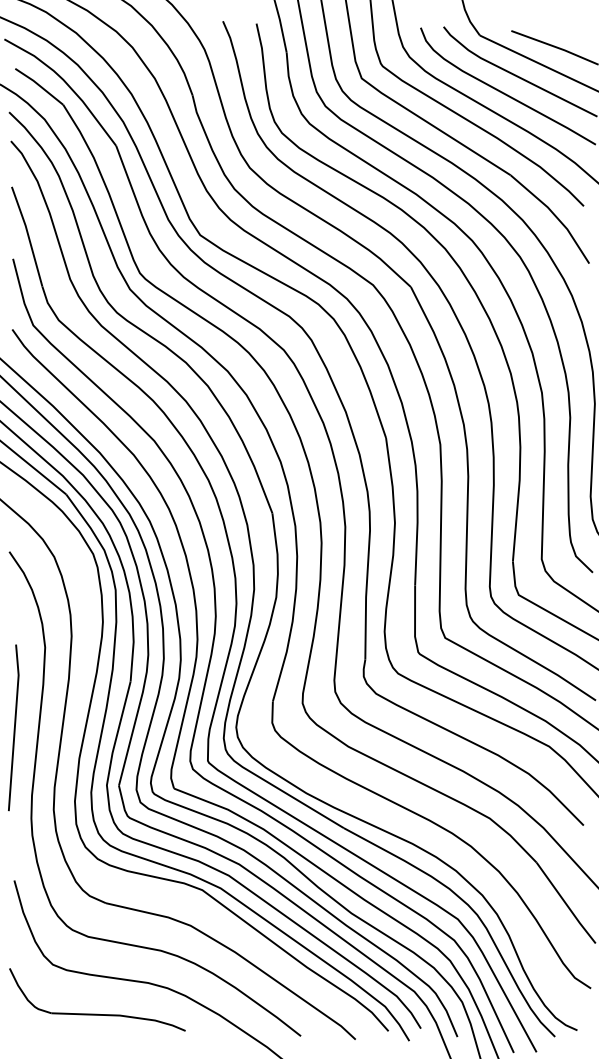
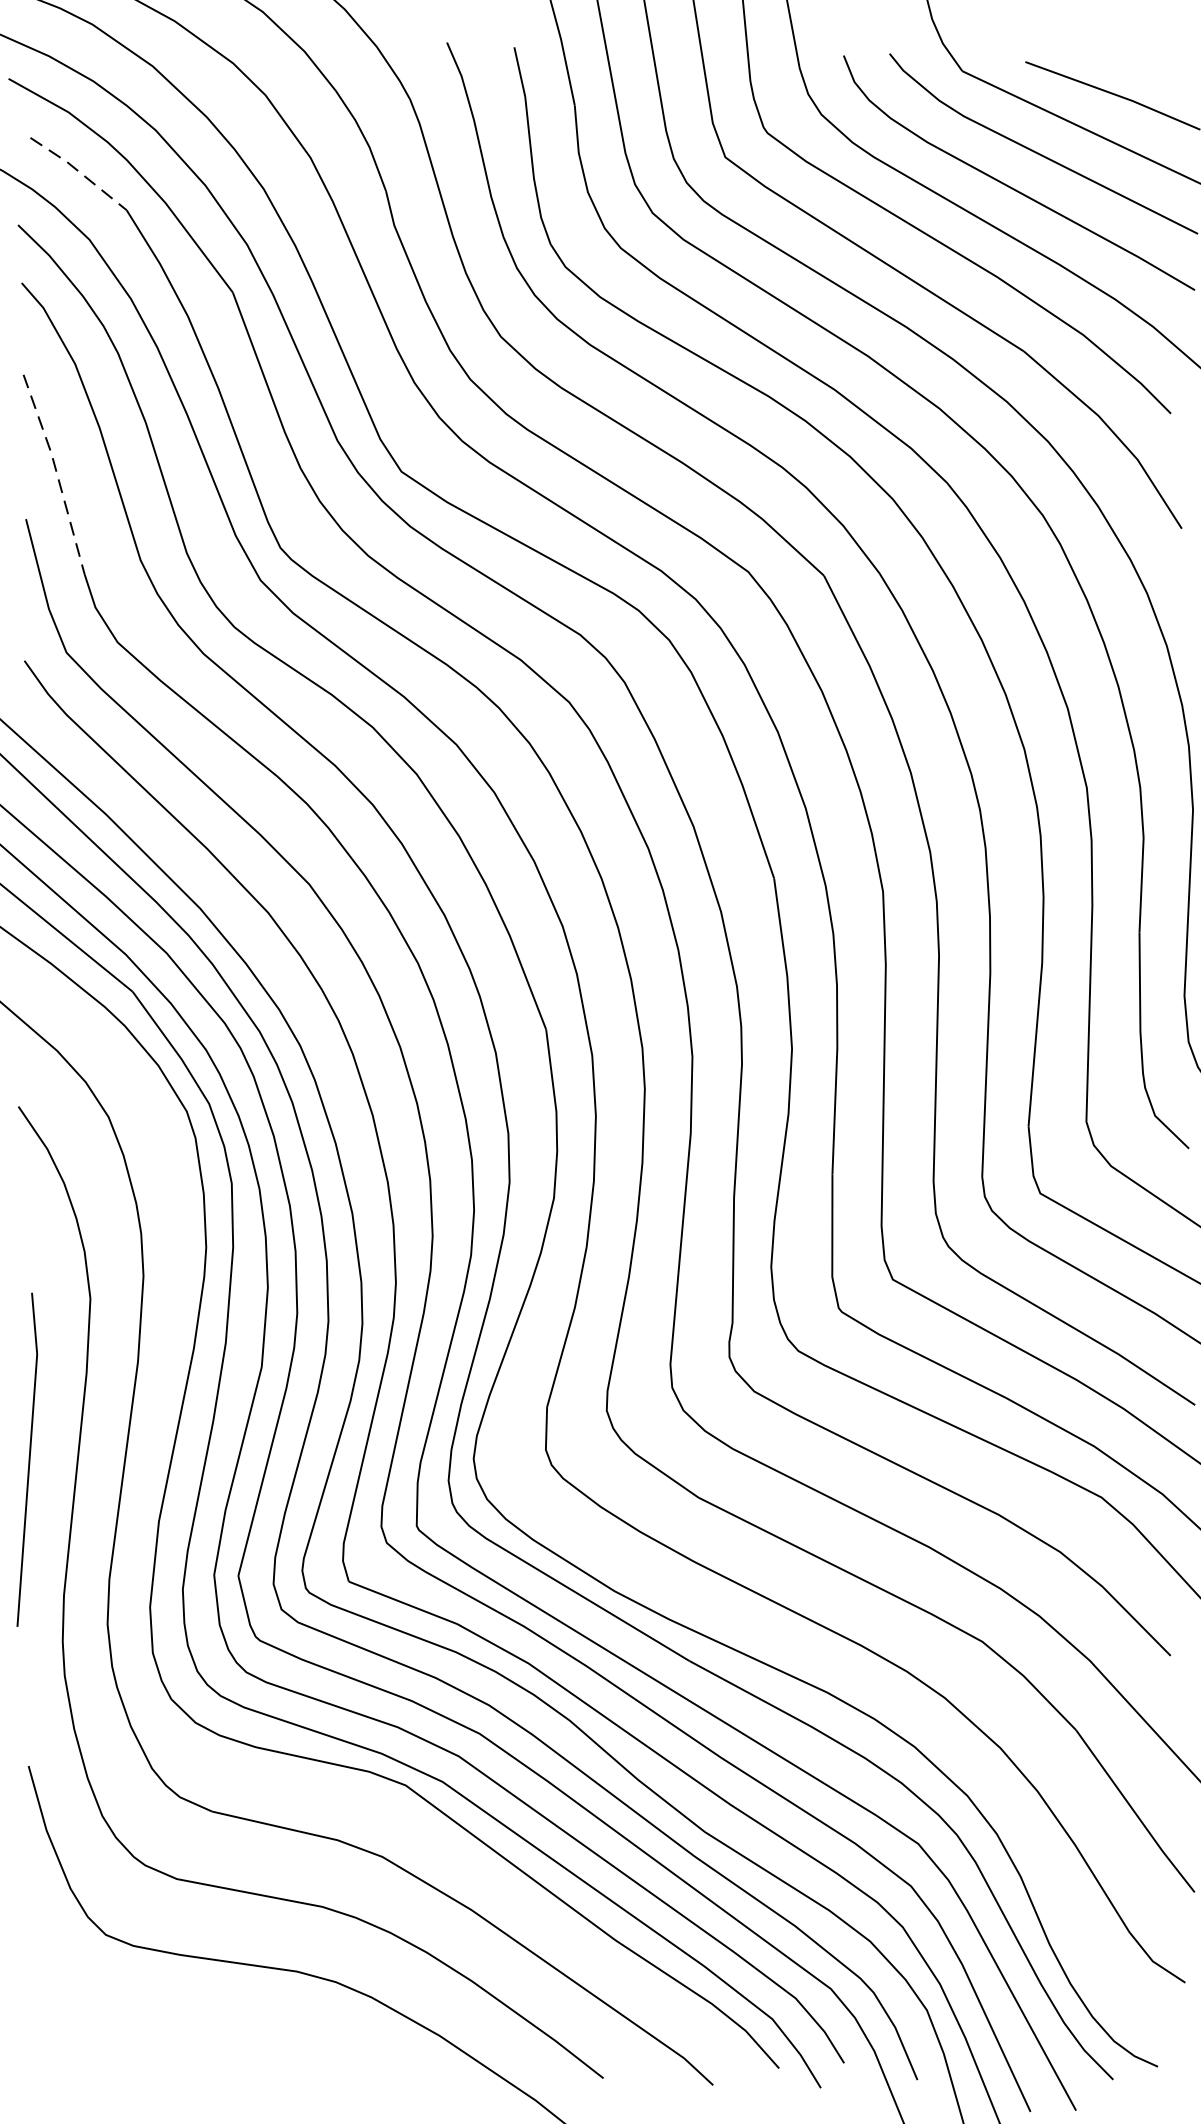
line: (39, 85) -> (78, 171), solid -> dashed
line: (28, 236) -> (56, 474), solid -> dashed
part: (97, 1013) -> (195, 2032), removed

